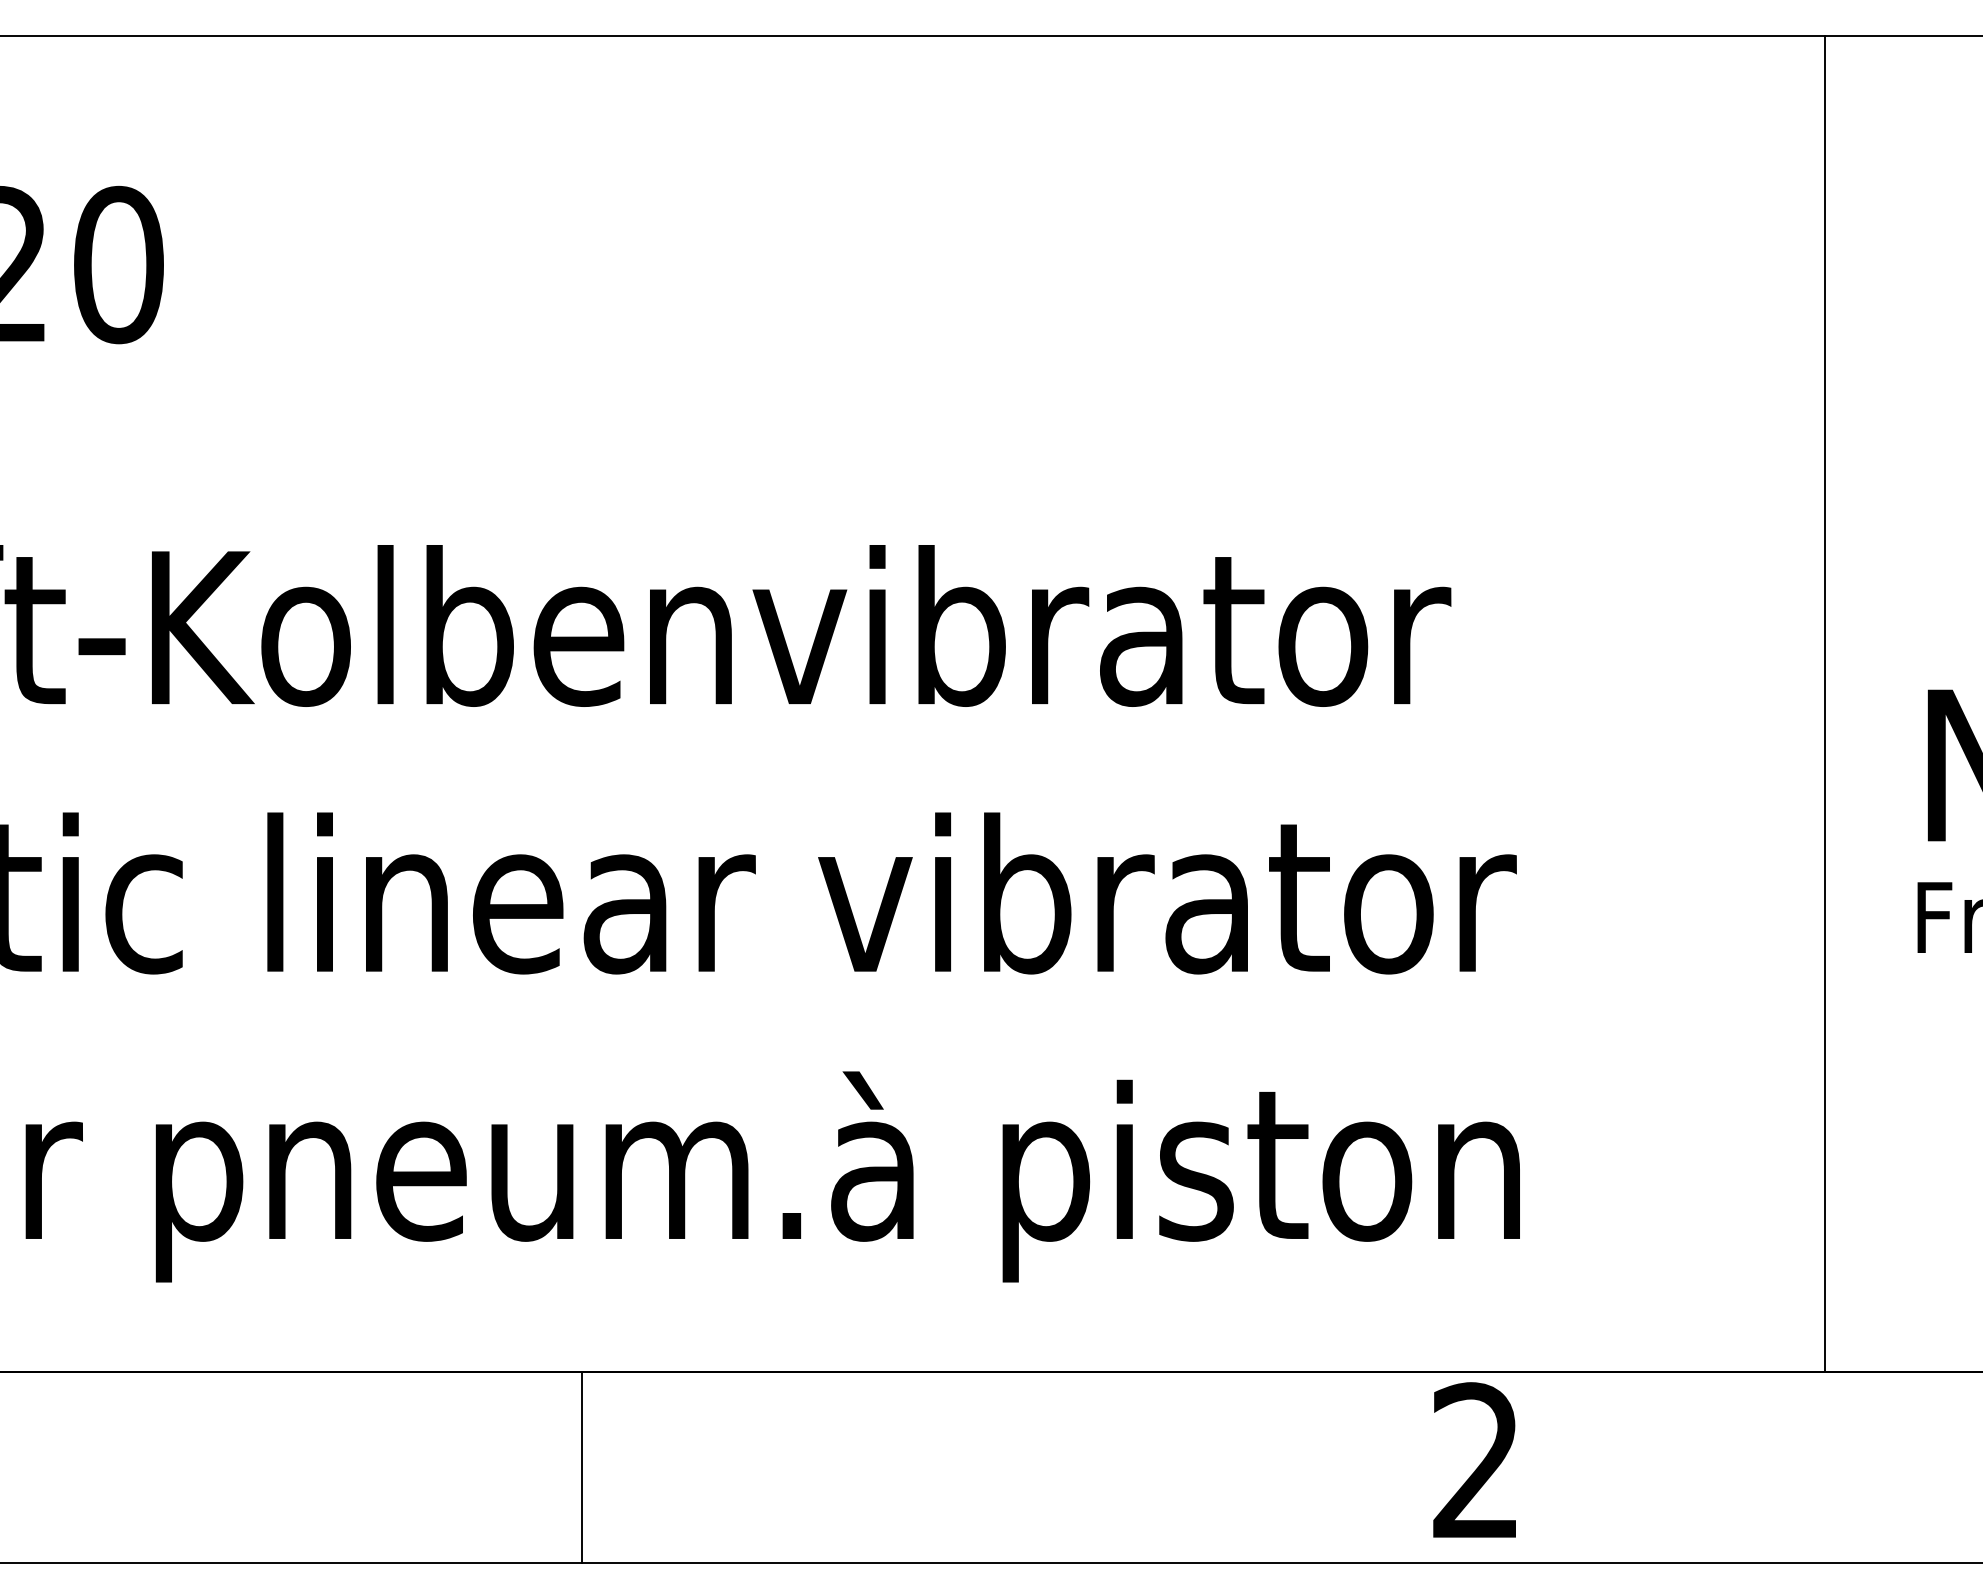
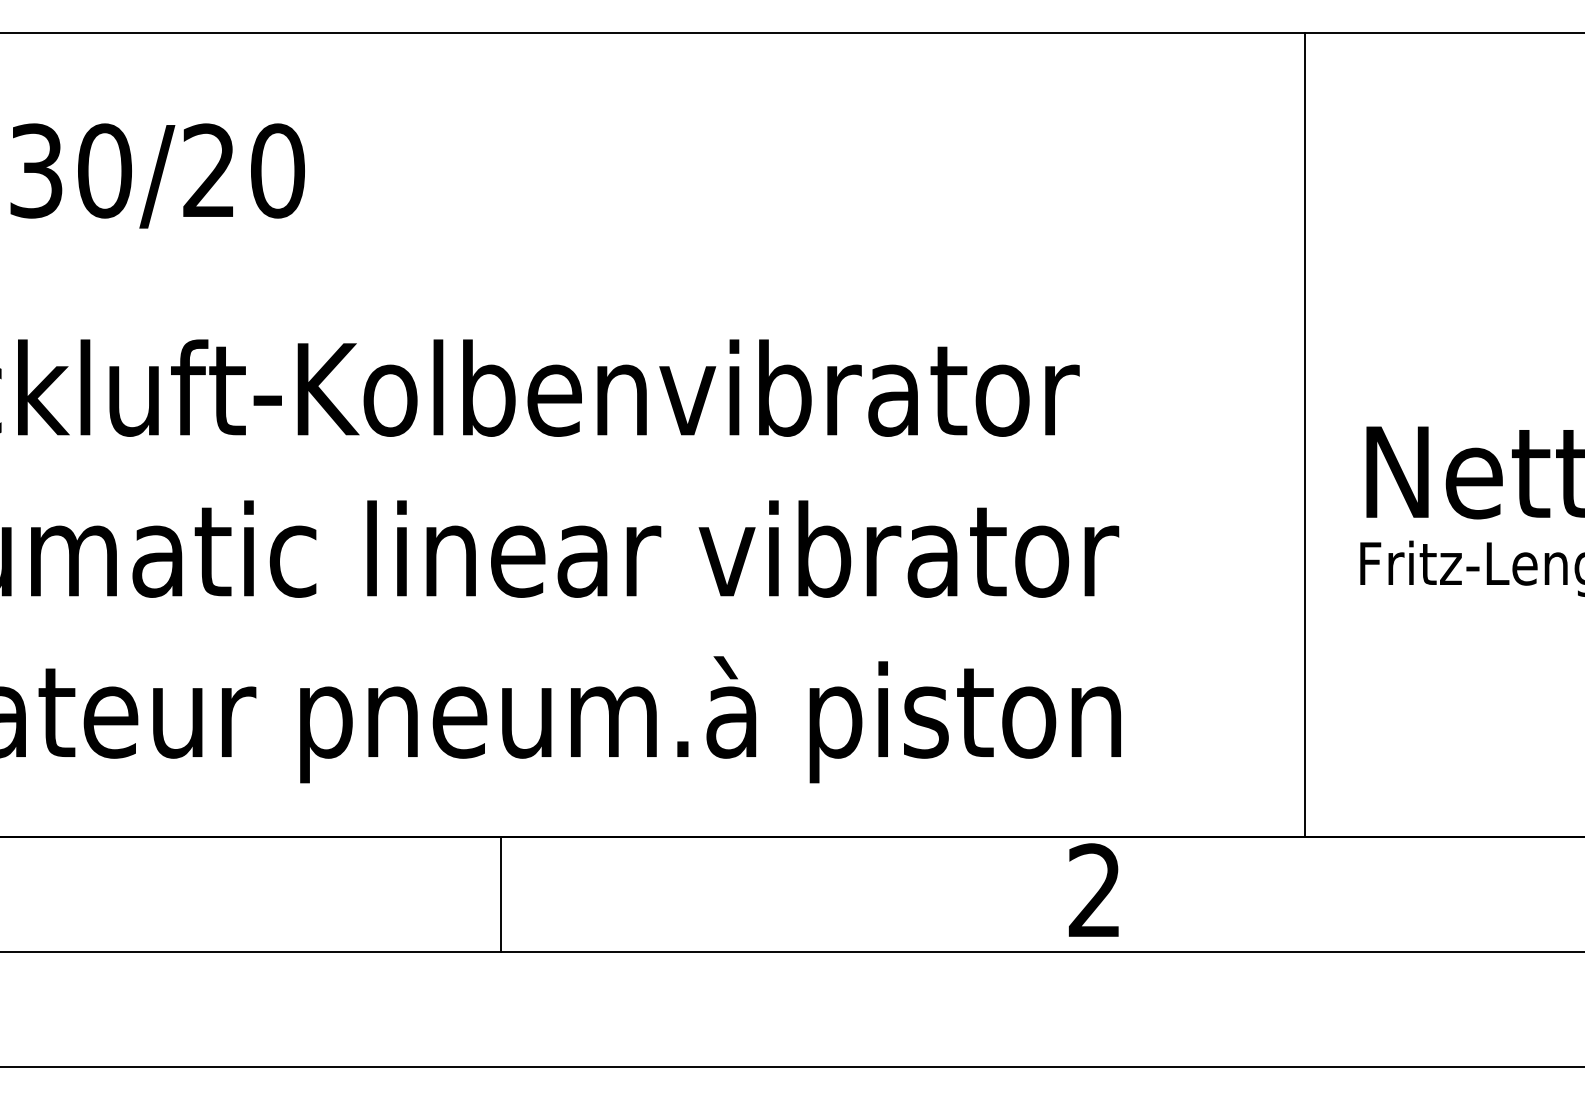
line: (581, 1467) -> (500, 894), moved

